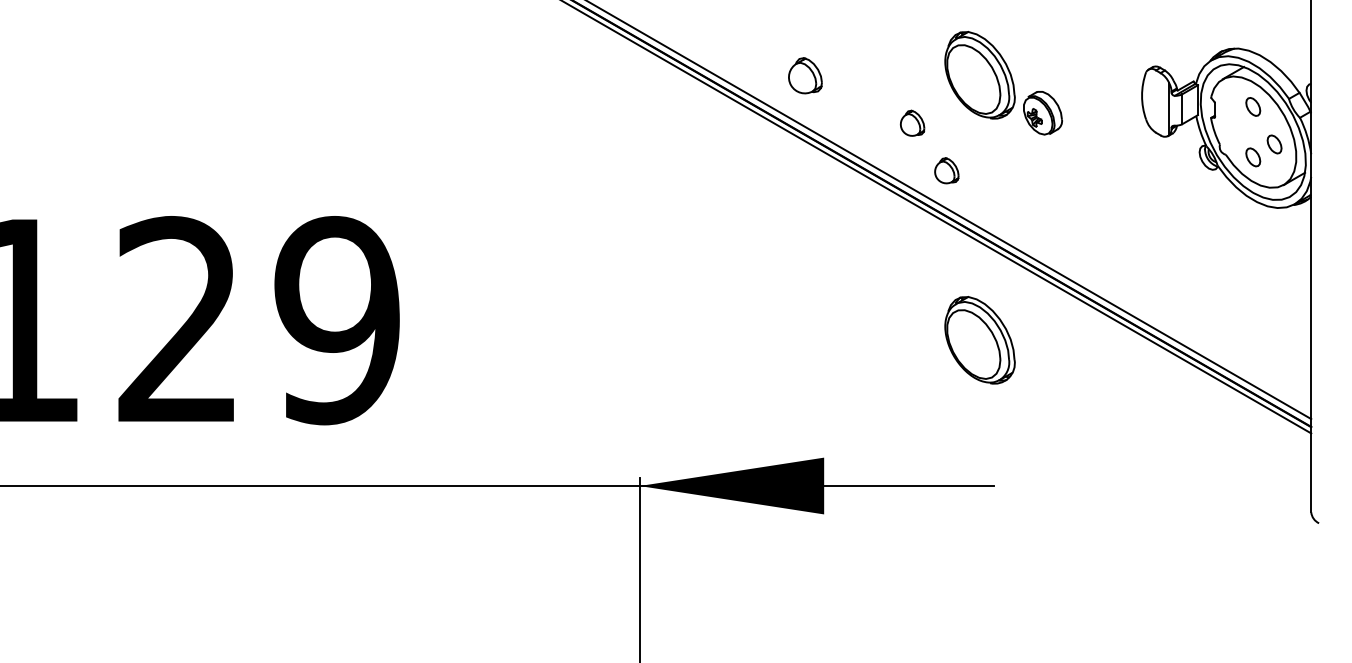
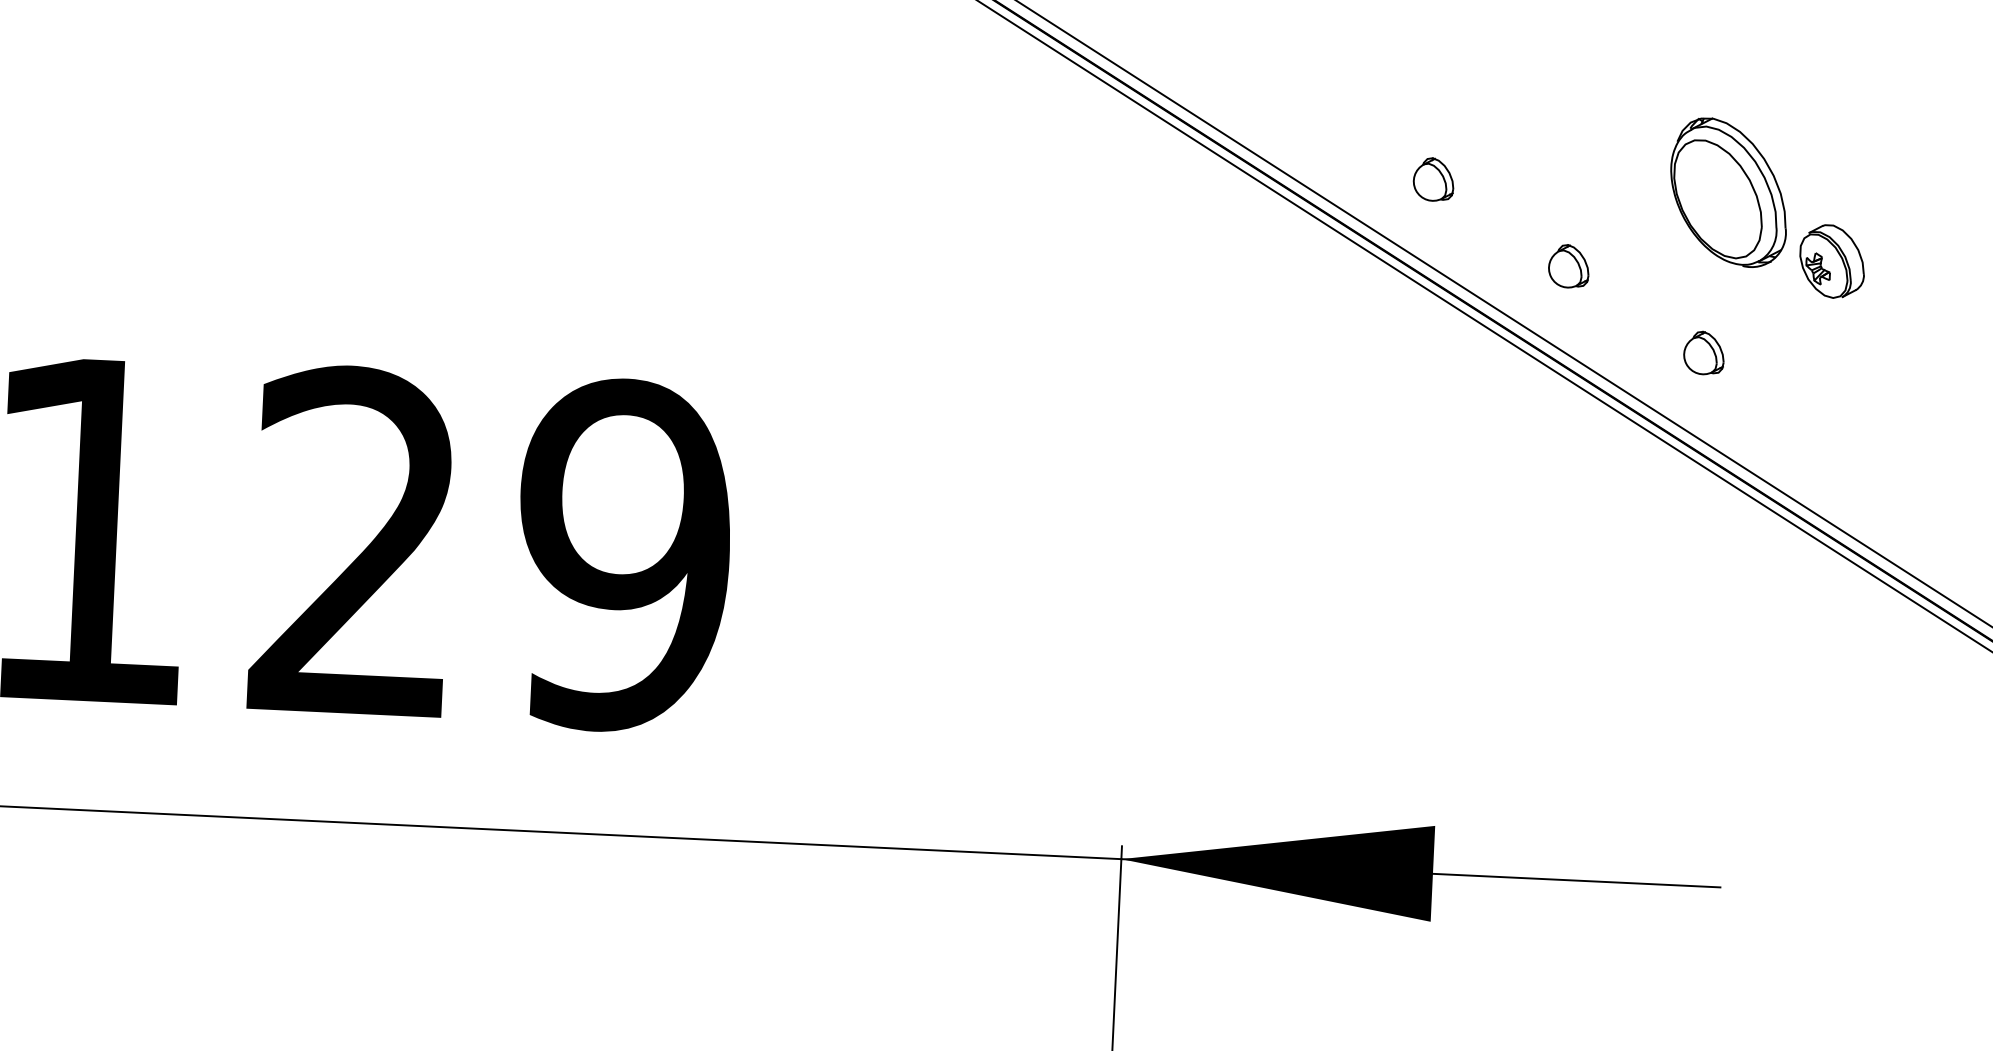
part: (804, 75) -> (1432, 178), size x0.71
part: (912, 122) -> (1568, 264), moved
part: (946, 170) -> (1703, 352), moved
part: (979, 340) -> (1706, 640), removed

